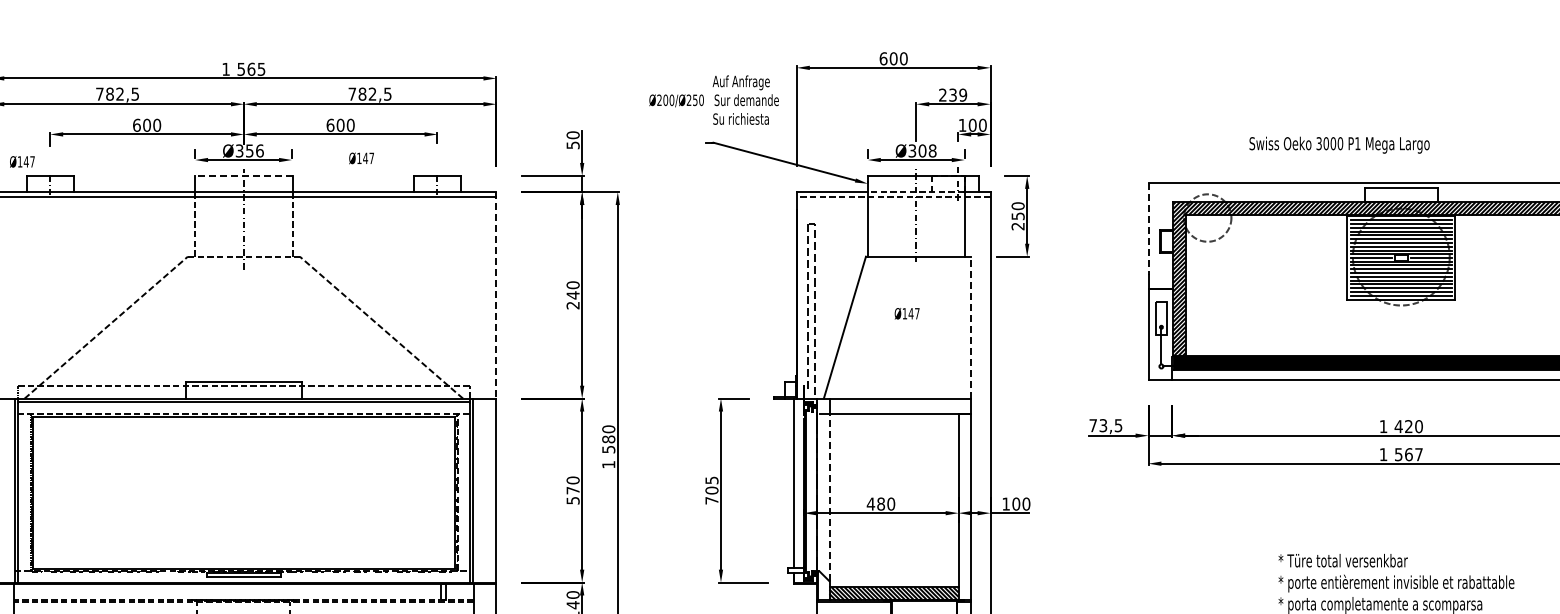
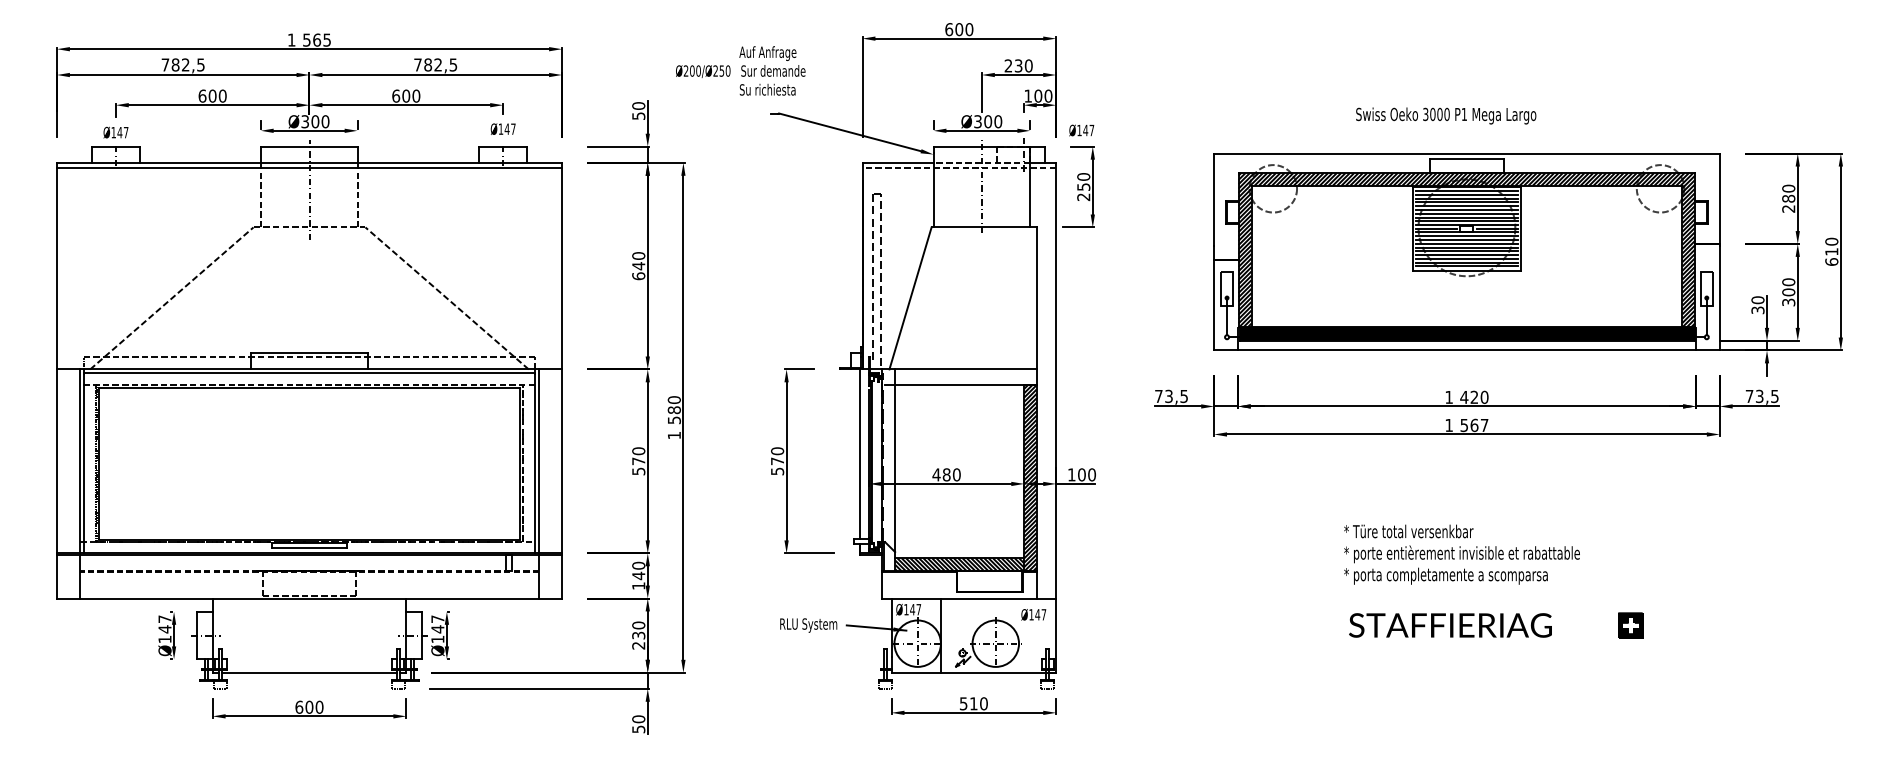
text: (962, 94) -> (1028, 65), 239 -> 230
text: (713, 99) -> (740, 70), moved
text: (1339, 144) -> (1446, 115), moved
text: (254, 150) -> (320, 121), Ø356 -> Ø300
text: (932, 150) -> (998, 121), Ø308 -> Ø300
text: (360, 157) -> (502, 128), moved
text: (21, 161) -> (115, 132), moved
line: (243, 175) -> (309, 146), dashed -> solid
line: (1148, 229) -> (1214, 200), dashed -> solid
line: (495, 295) -> (561, 266), dashed -> solid
text: (572, 305) -> (638, 276), 240 -> 640
text: (906, 313) -> (1081, 130), moved
line: (971, 327) -> (1037, 298), dashed -> solid
text: (711, 490) -> (777, 461), 705 -> 570
line: (829, 497) -> (895, 468), dashed -> solid
hatch: (964, 506) -> (1030, 477), added

